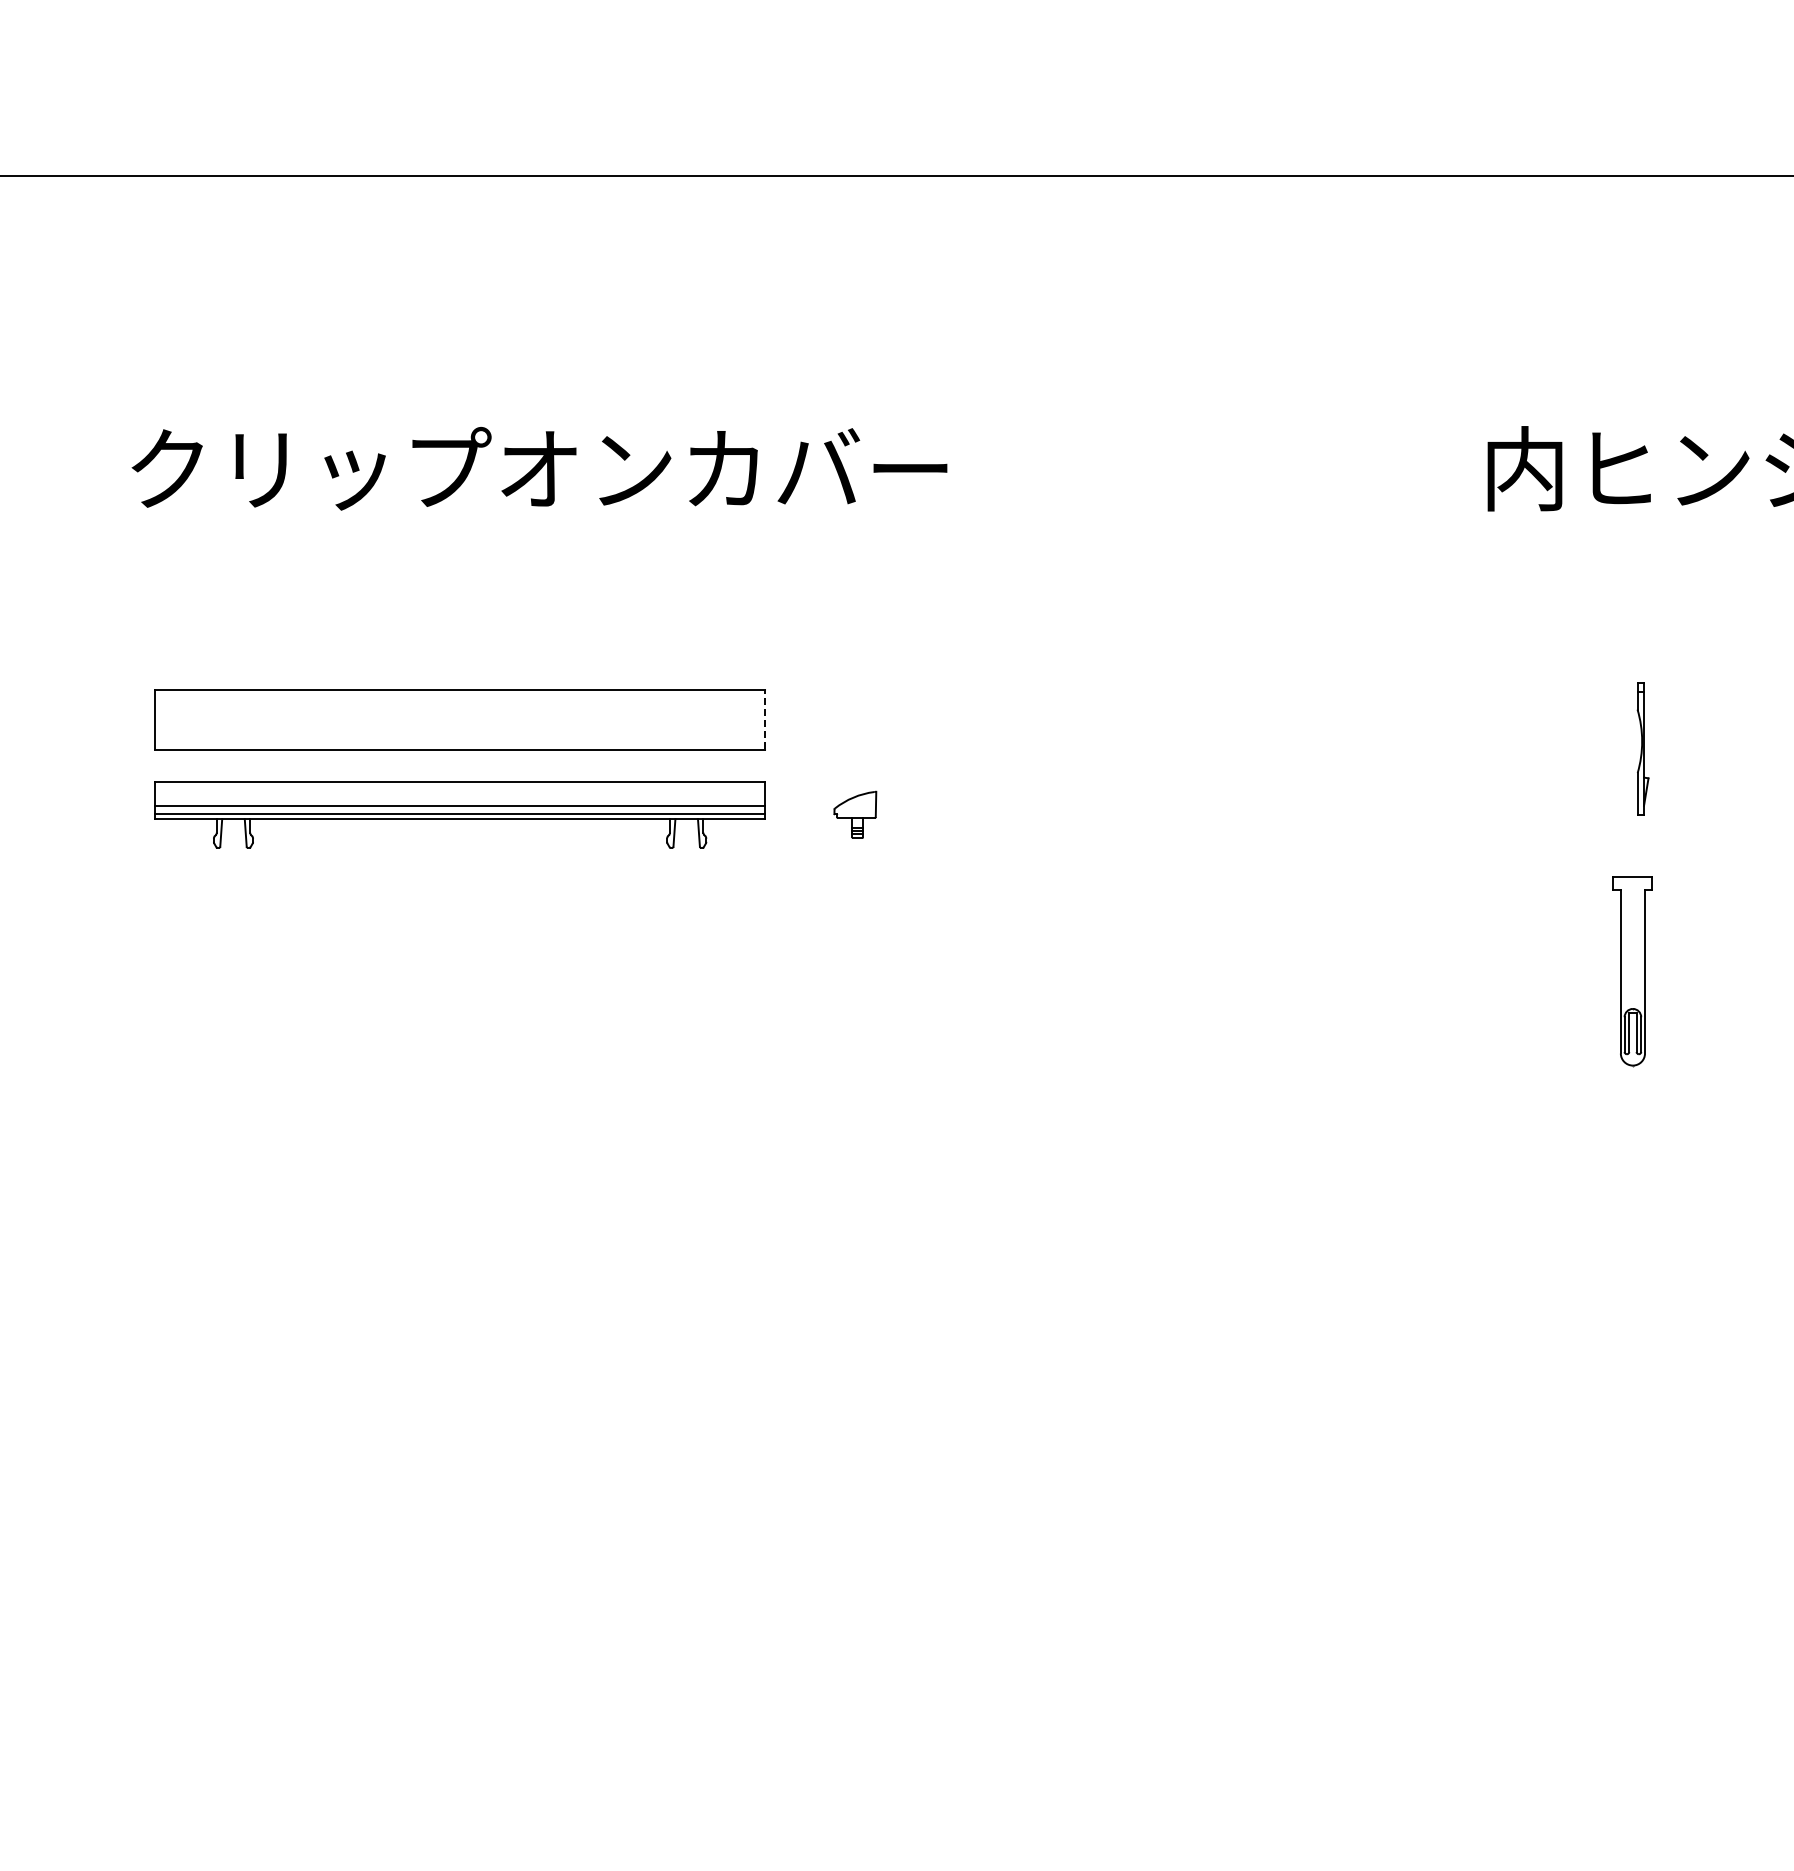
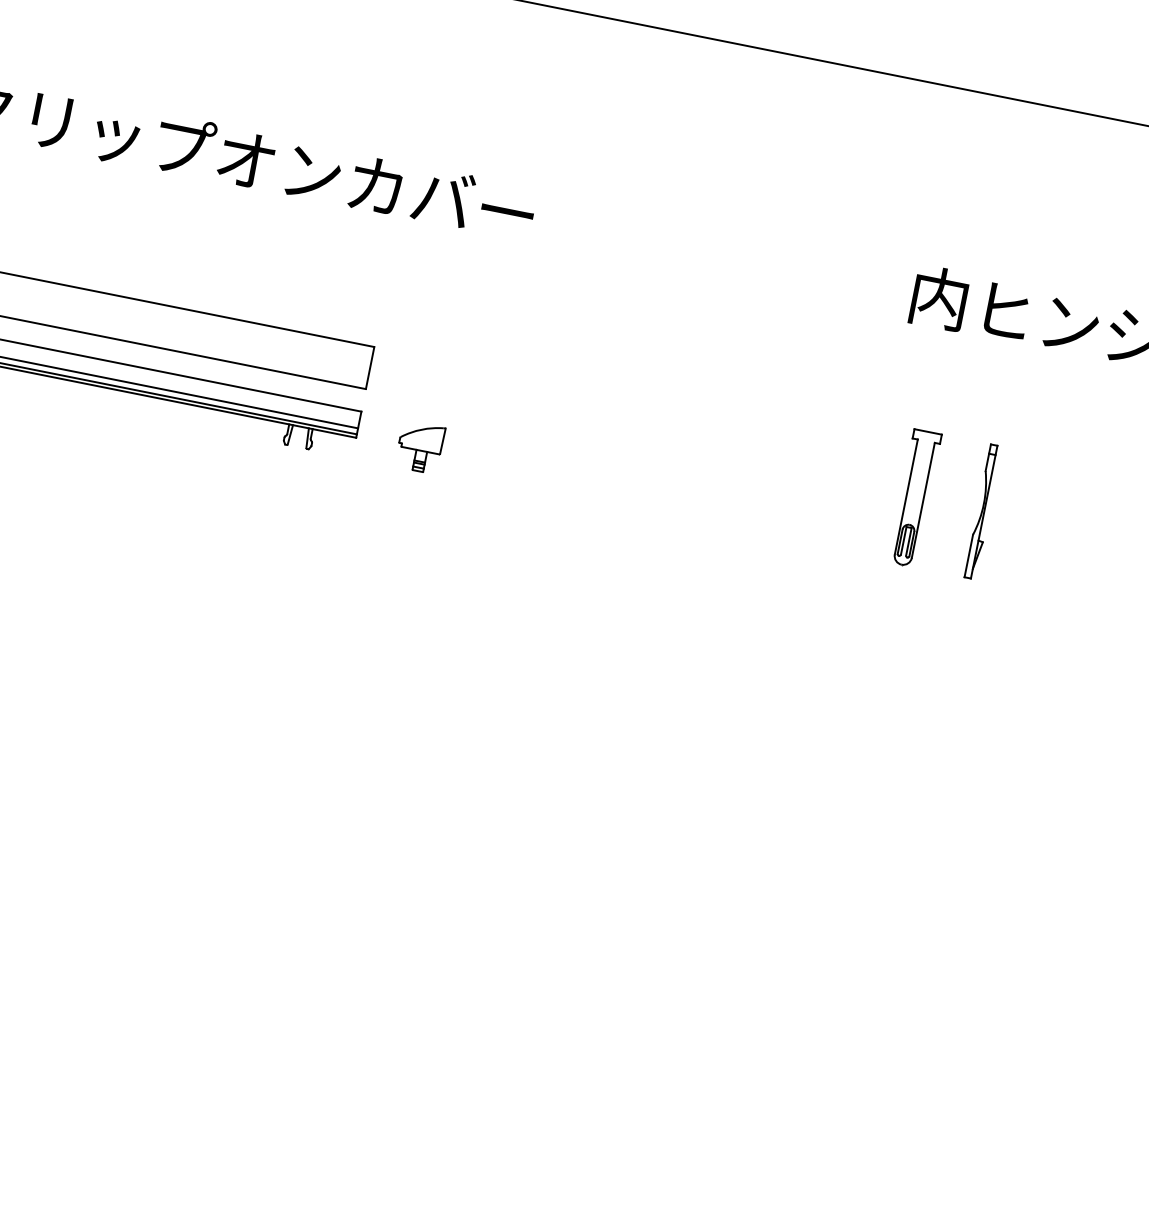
line: (765, 719) -> (370, 367), dashed -> solid
part: (1642, 749) -> (982, 512), size x1.43
part: (855, 814) -> (420, 447), size x1.43
part: (1632, 971) -> (914, 498), moved

